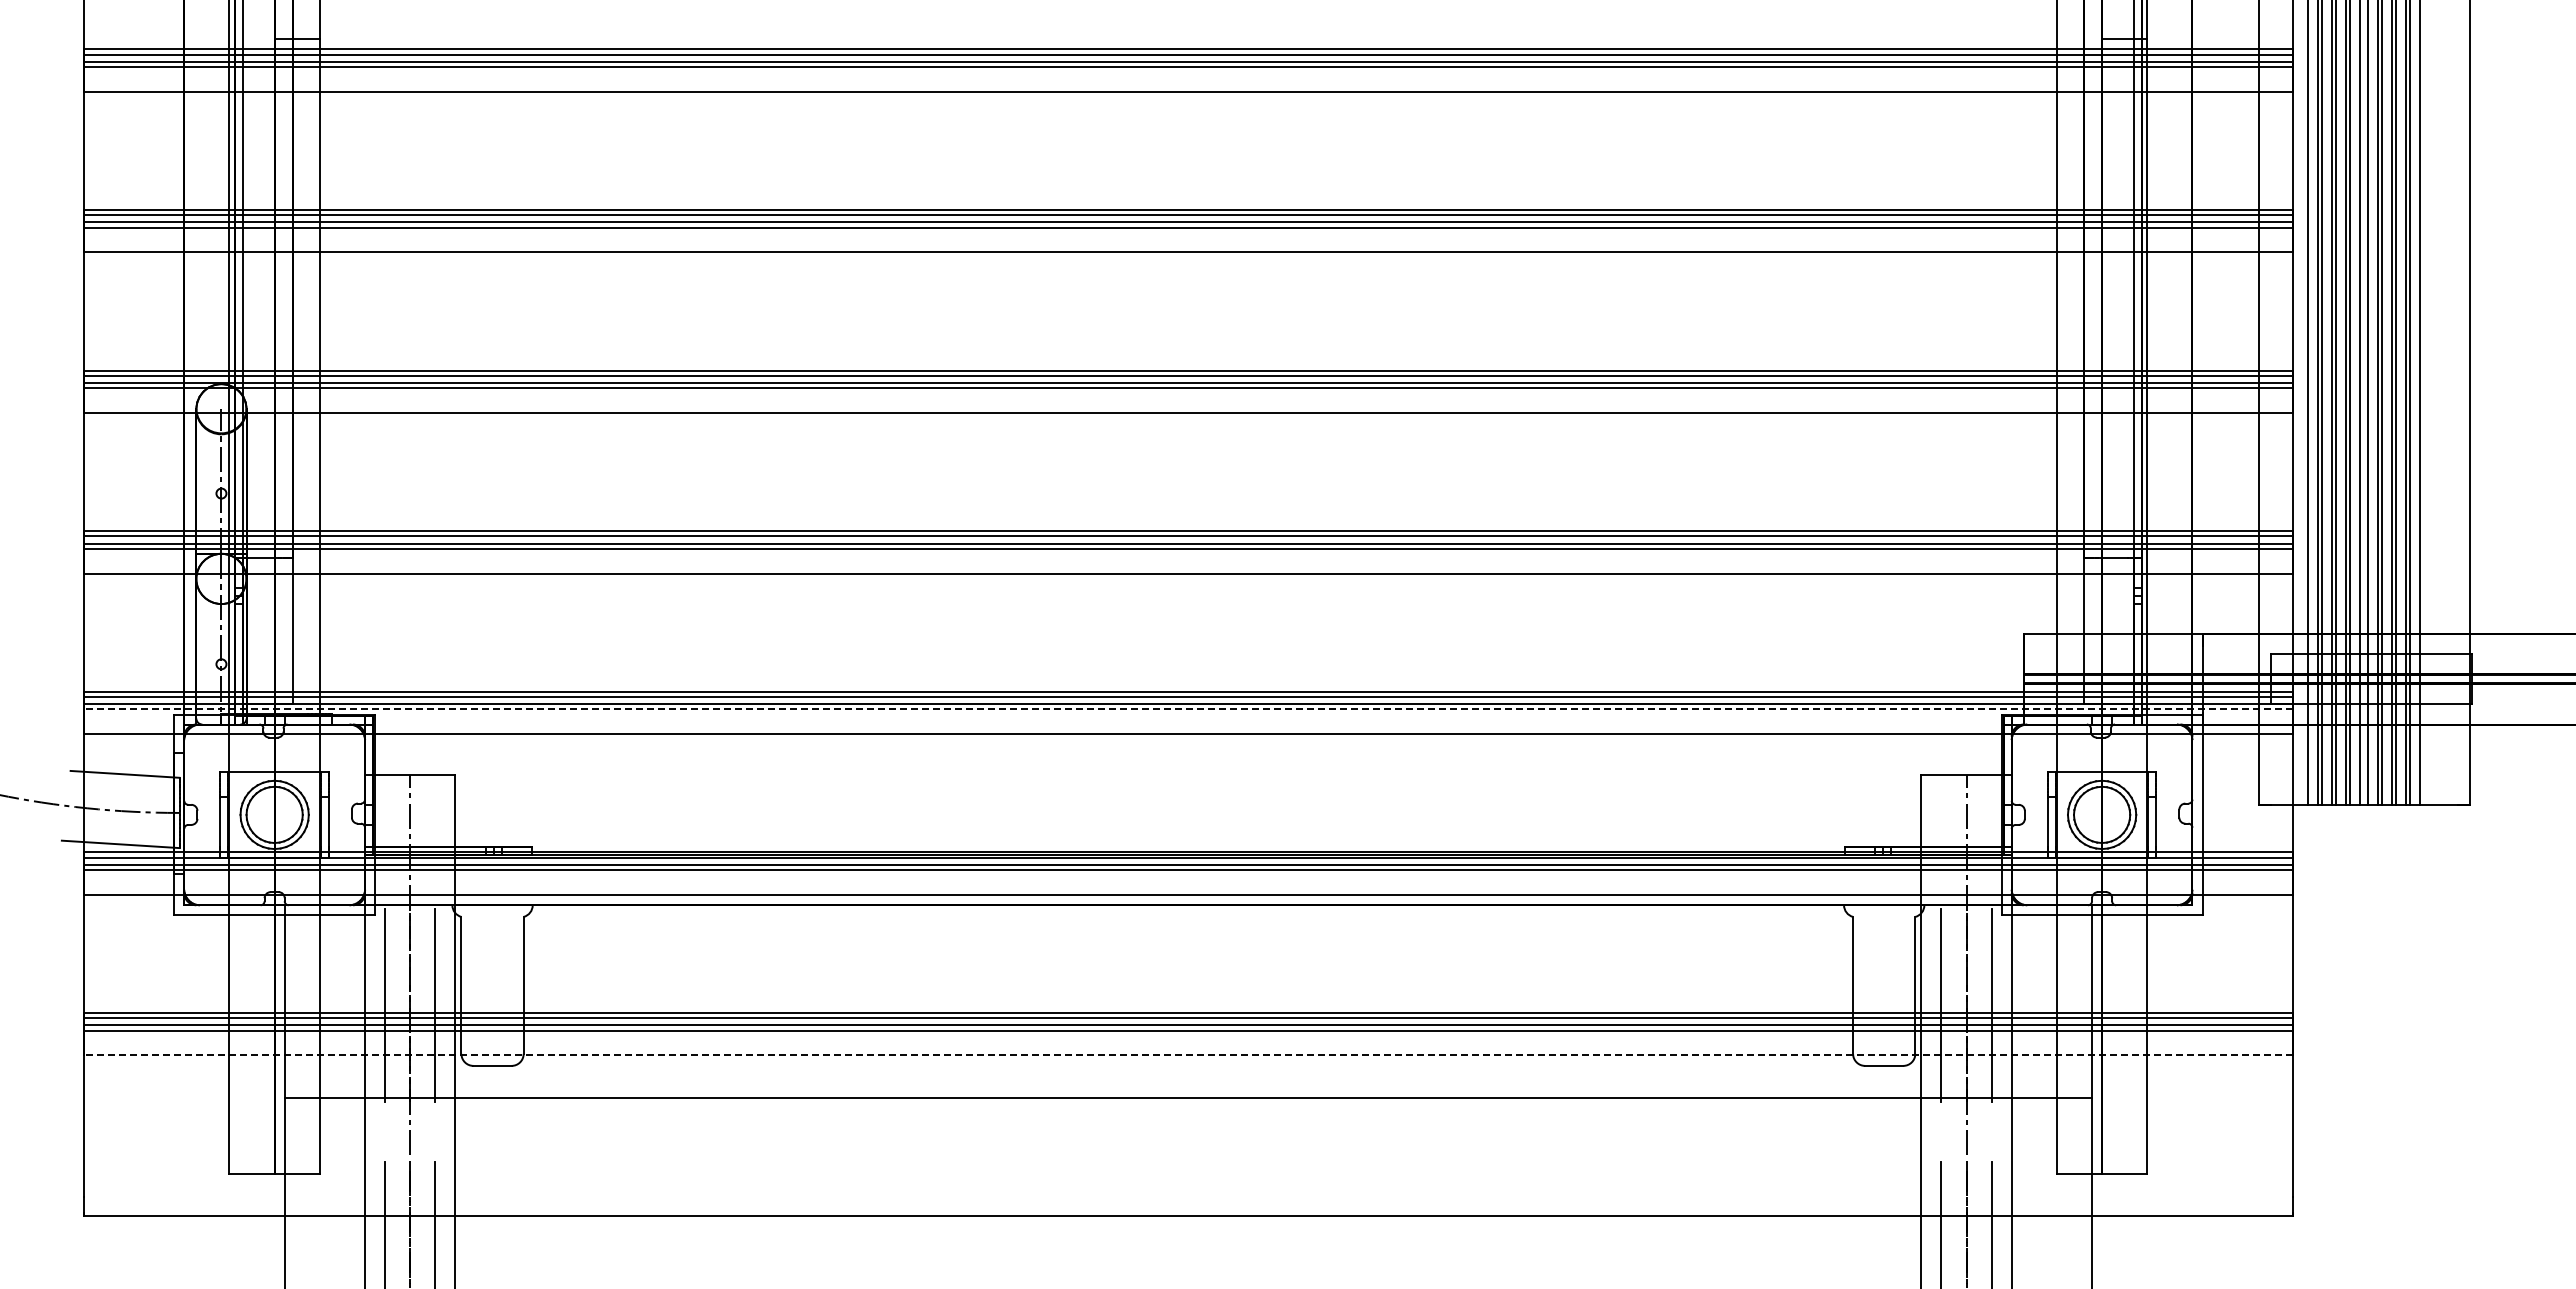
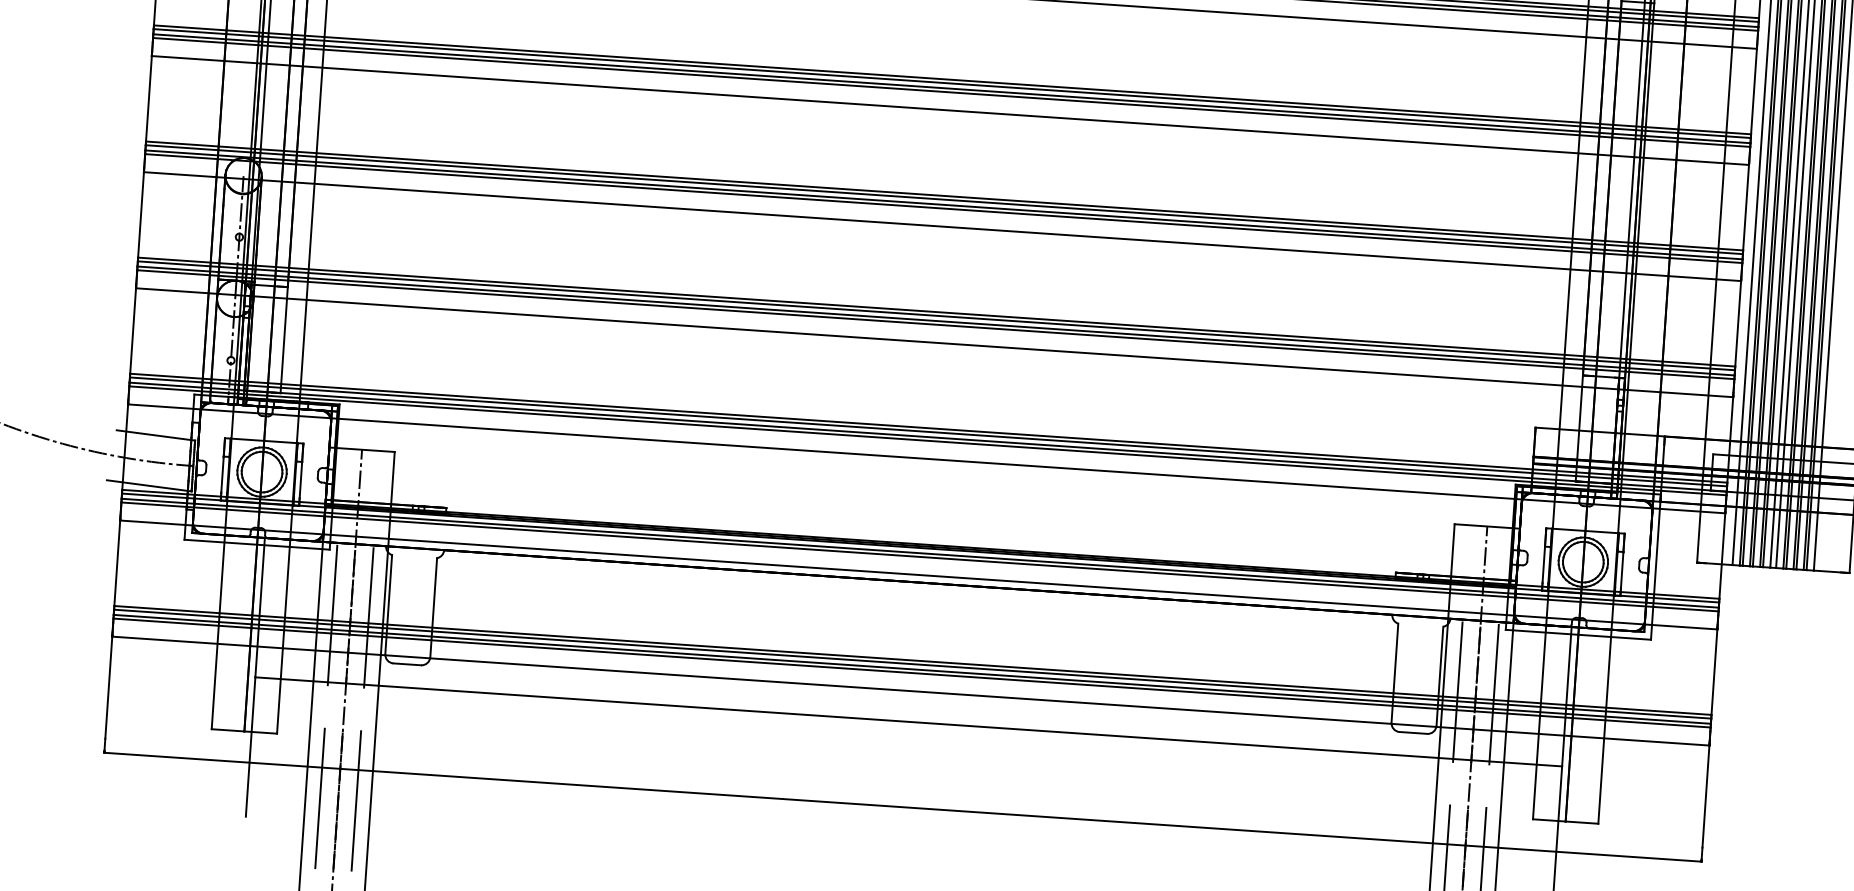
line: (1187, 709) -> (927, 440), dashed -> solid
line: (1187, 1055) -> (910, 691), dashed -> solid

